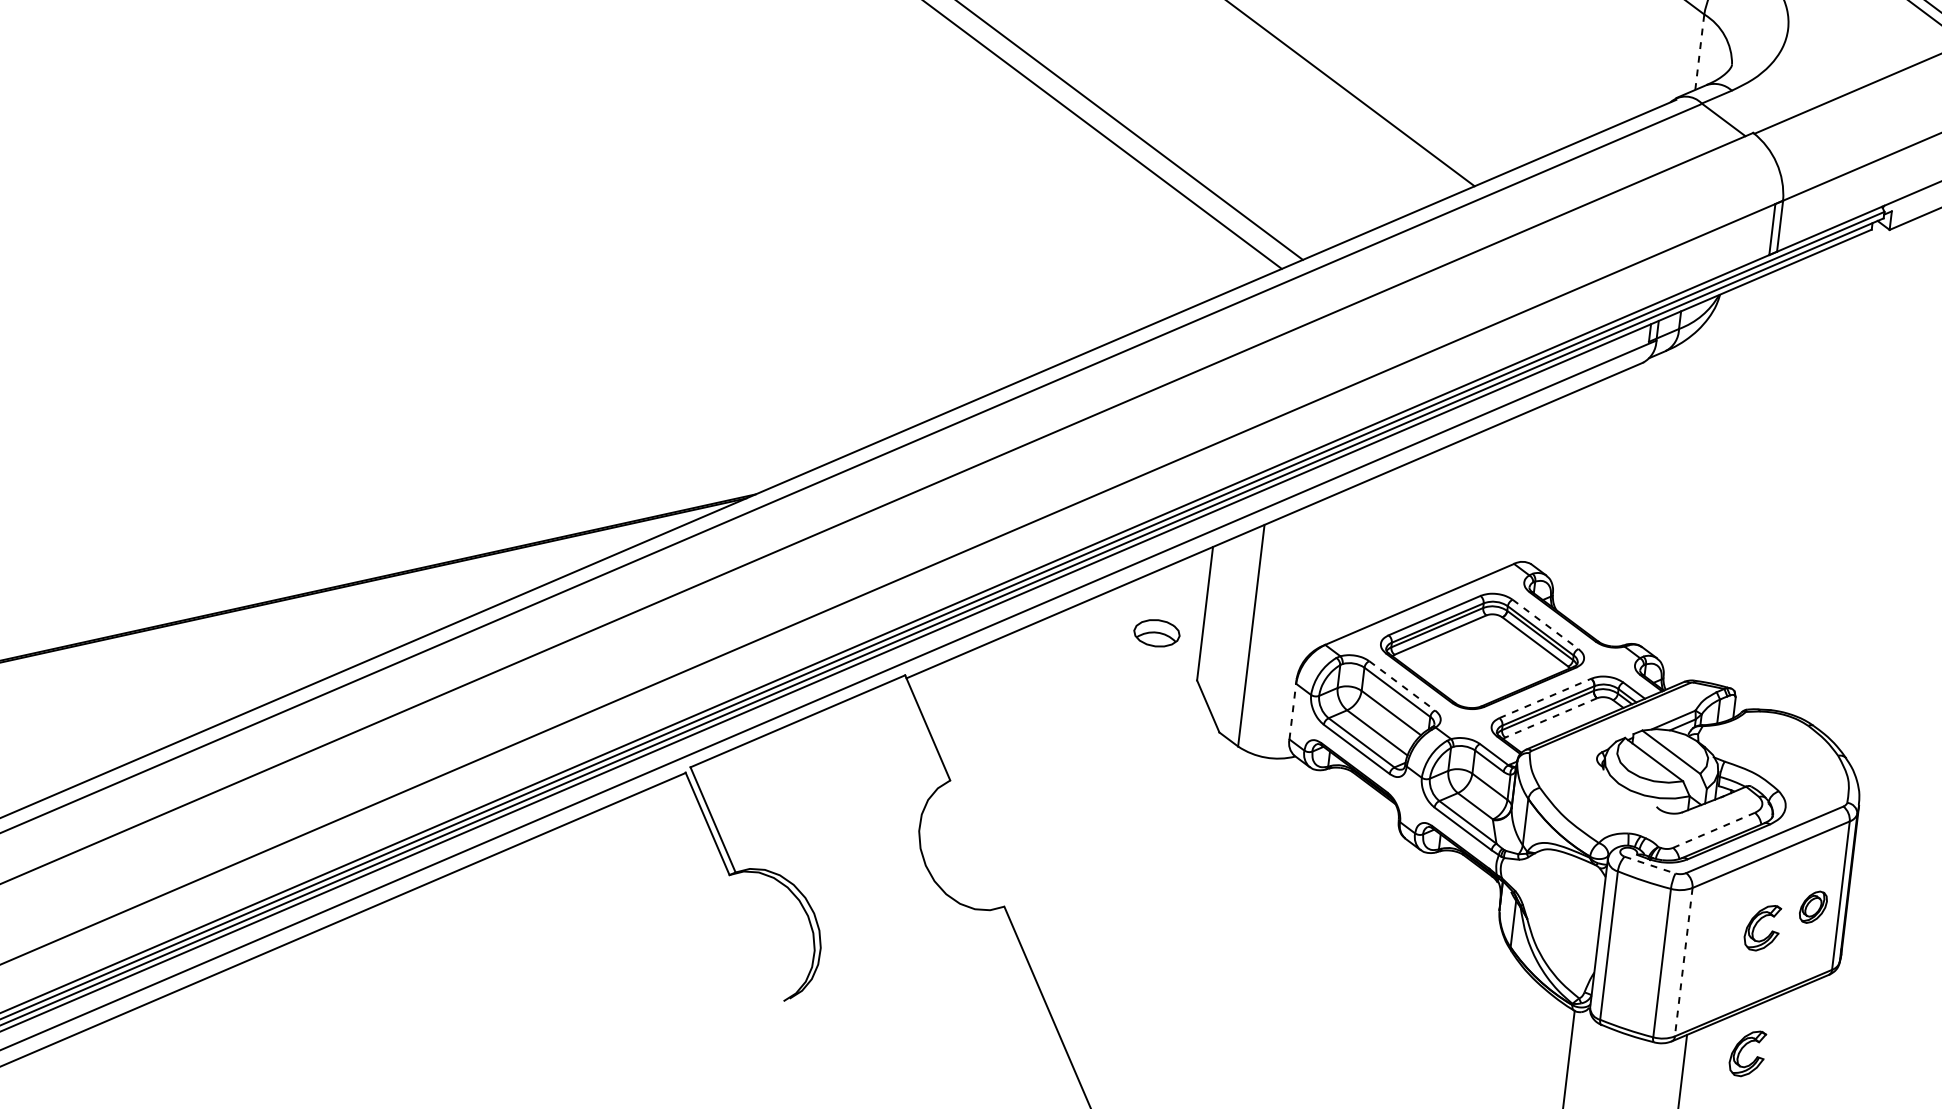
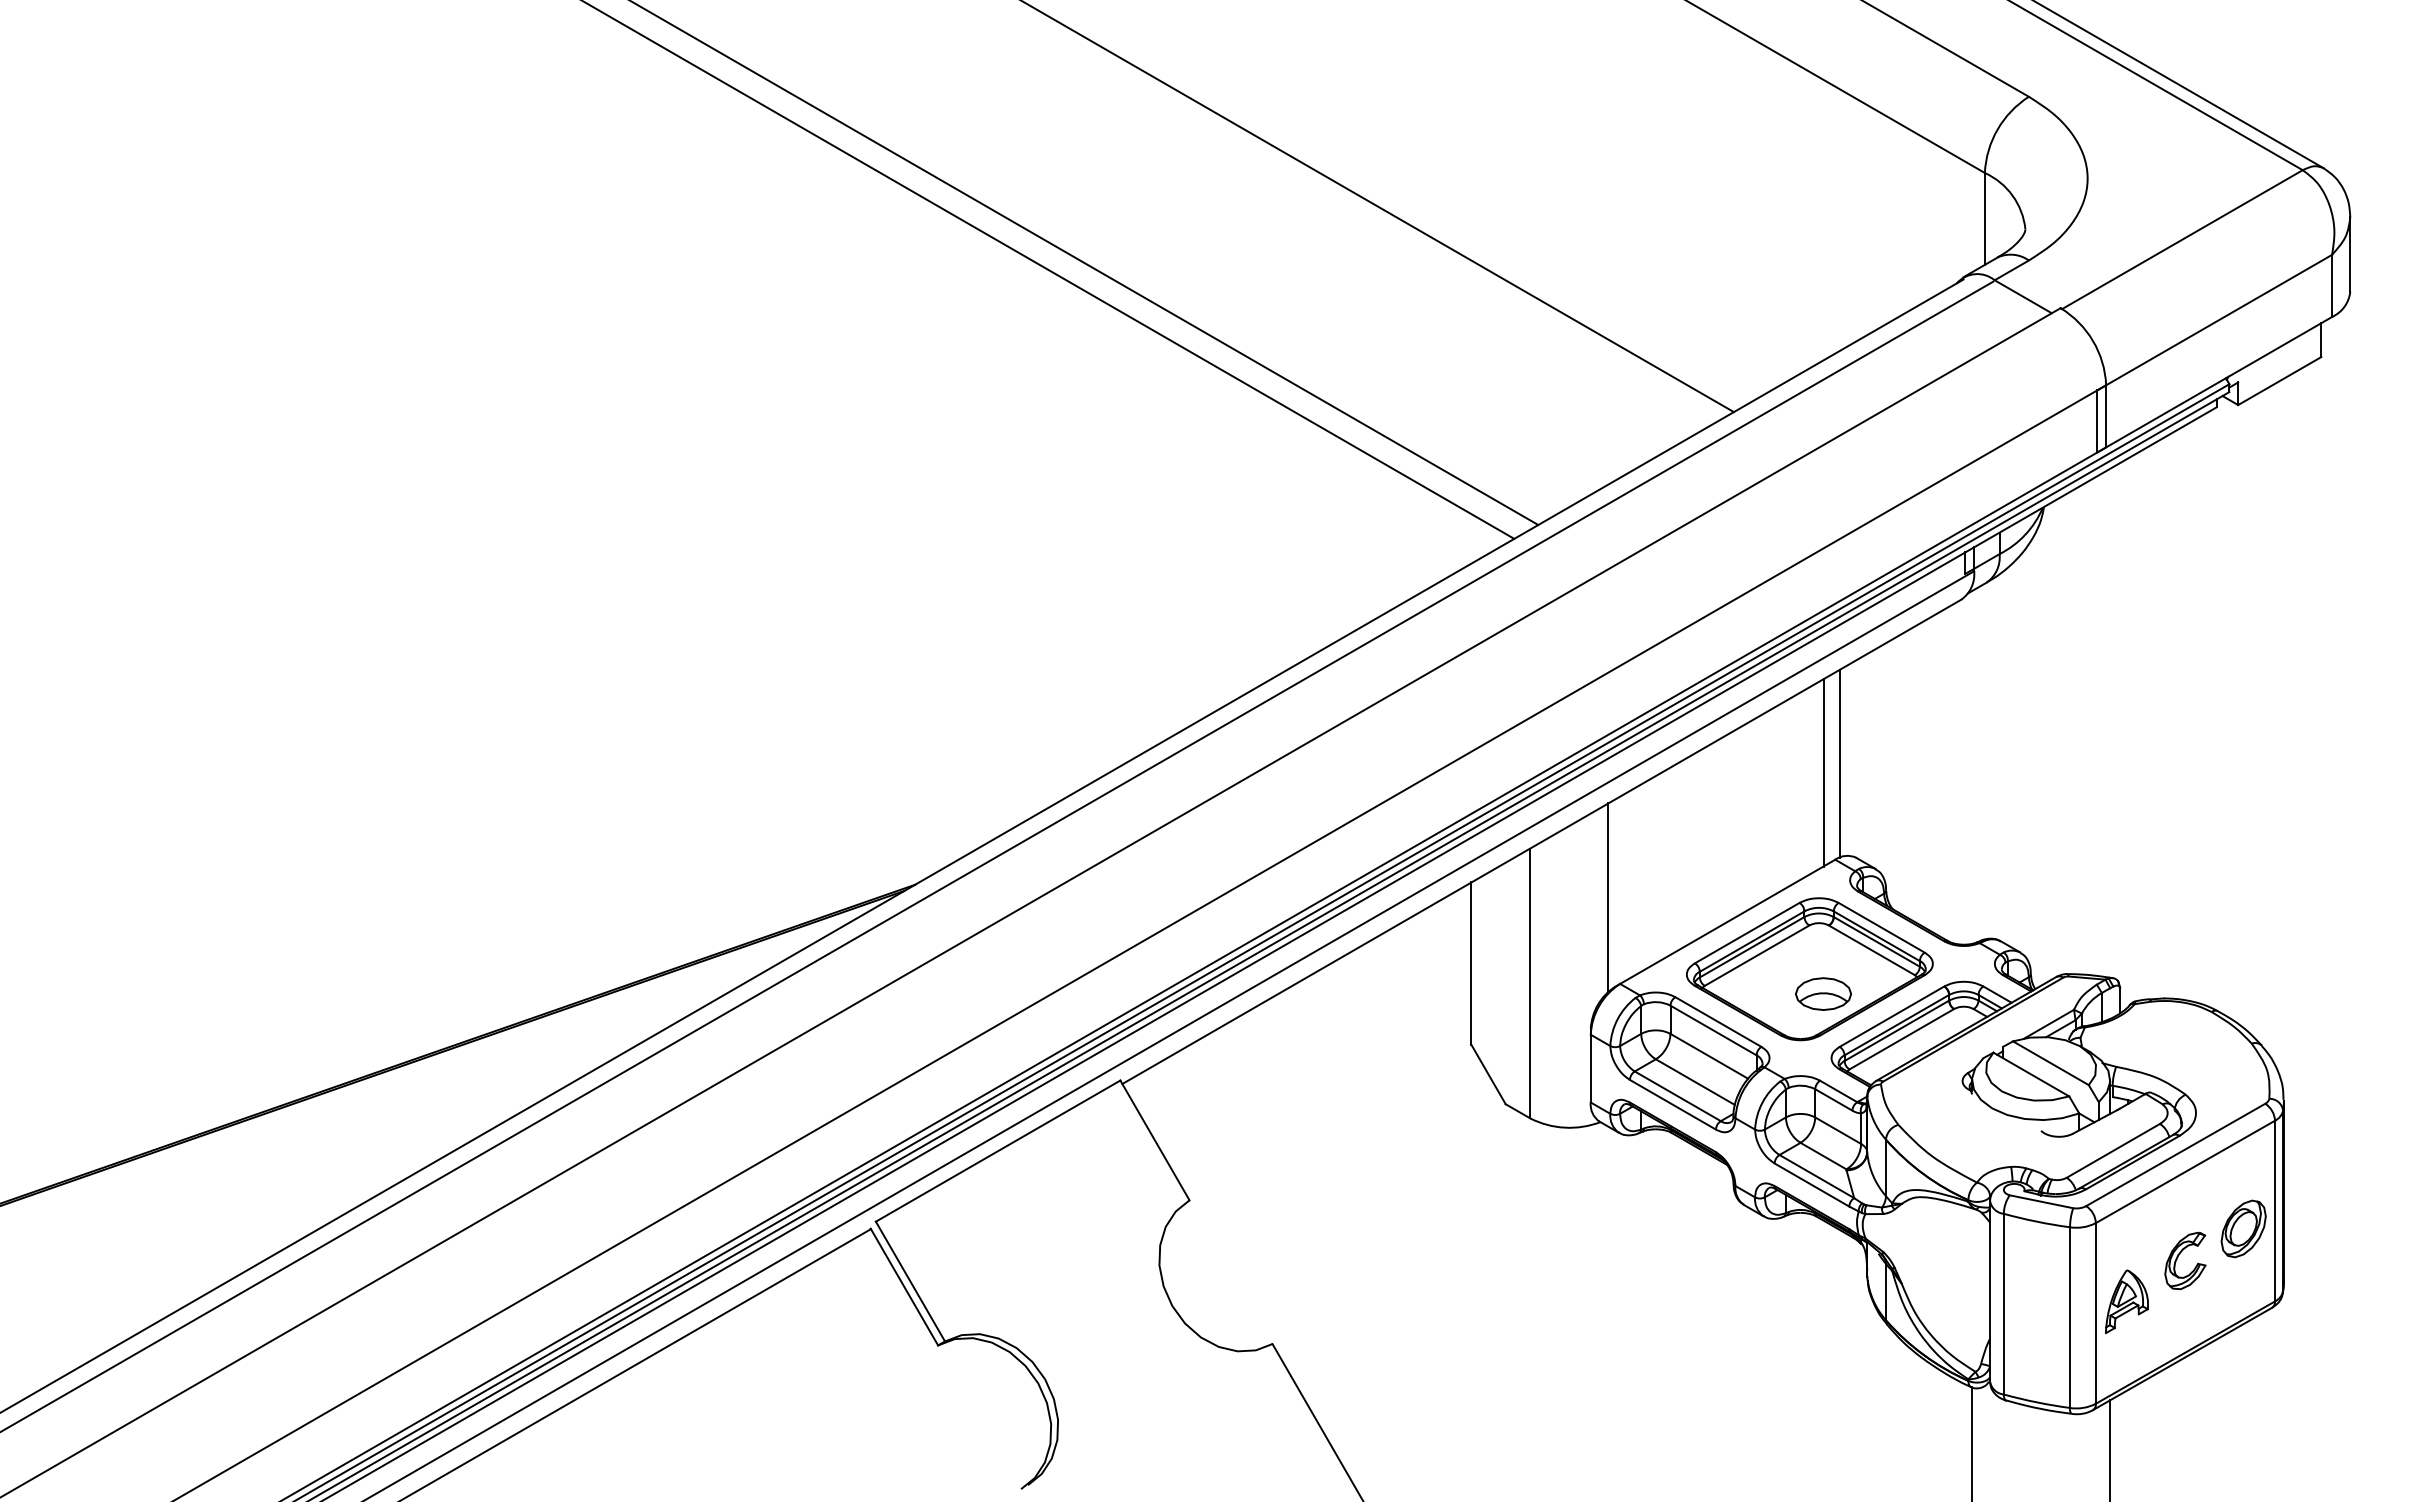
line: (1699, 51) -> (1984, 218), dashed -> solid
line: (1527, 485) -> (1839, 763), added
line: (1512, 491) -> (1823, 772), added
line: (1324, 572) -> (1608, 897), added
line: (1545, 624) -> (1881, 927), dashed -> solid
part: (1156, 632) -> (1823, 993), moved
line: (1402, 686) -> (1718, 1022), dashed -> solid
line: (1545, 698) -> (1892, 1016), dashed -> solid
line: (1292, 711) -> (1590, 1068), dashed -> solid
line: (1550, 718) -> (1901, 1039), dashed -> solid
line: (1714, 830) -> (2113, 1150), dashed -> solid
line: (1650, 865) -> (2042, 1201), dashed -> solid
part: (1813, 906) -> (2243, 1228), size x1.43
part: (1710, 955) -> (2126, 1301), added
line: (1683, 962) -> (2095, 1313), dashed -> solid
part: (1742, 1050) -> (2178, 1410), removed

